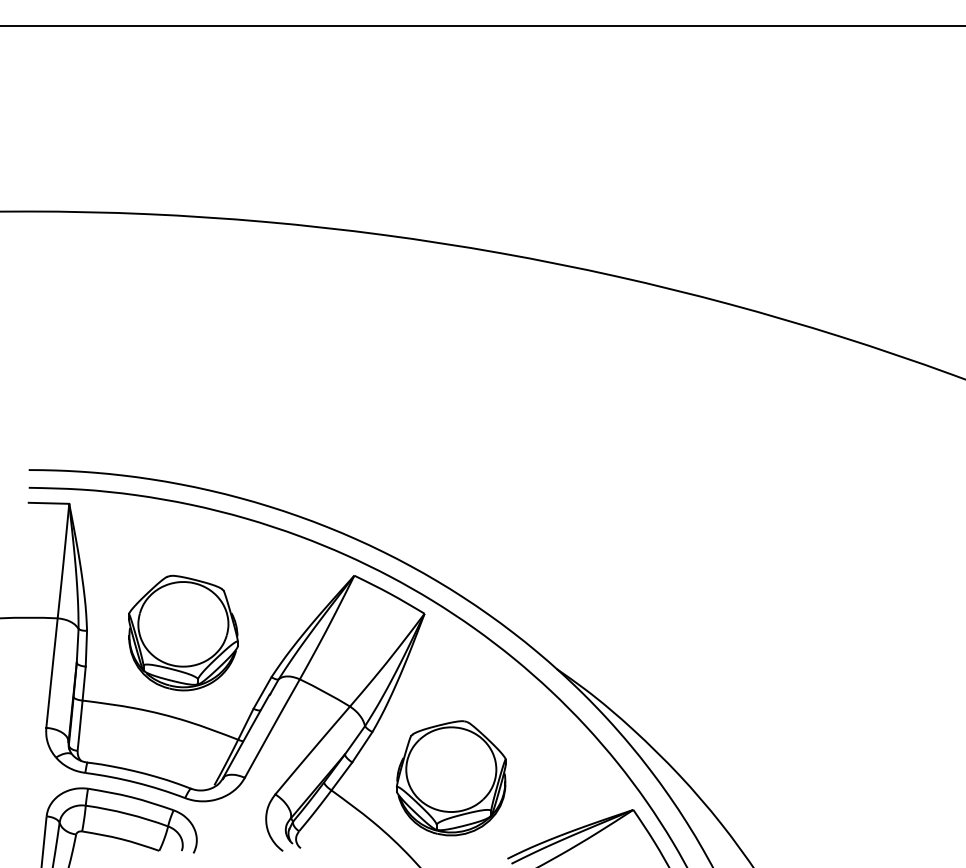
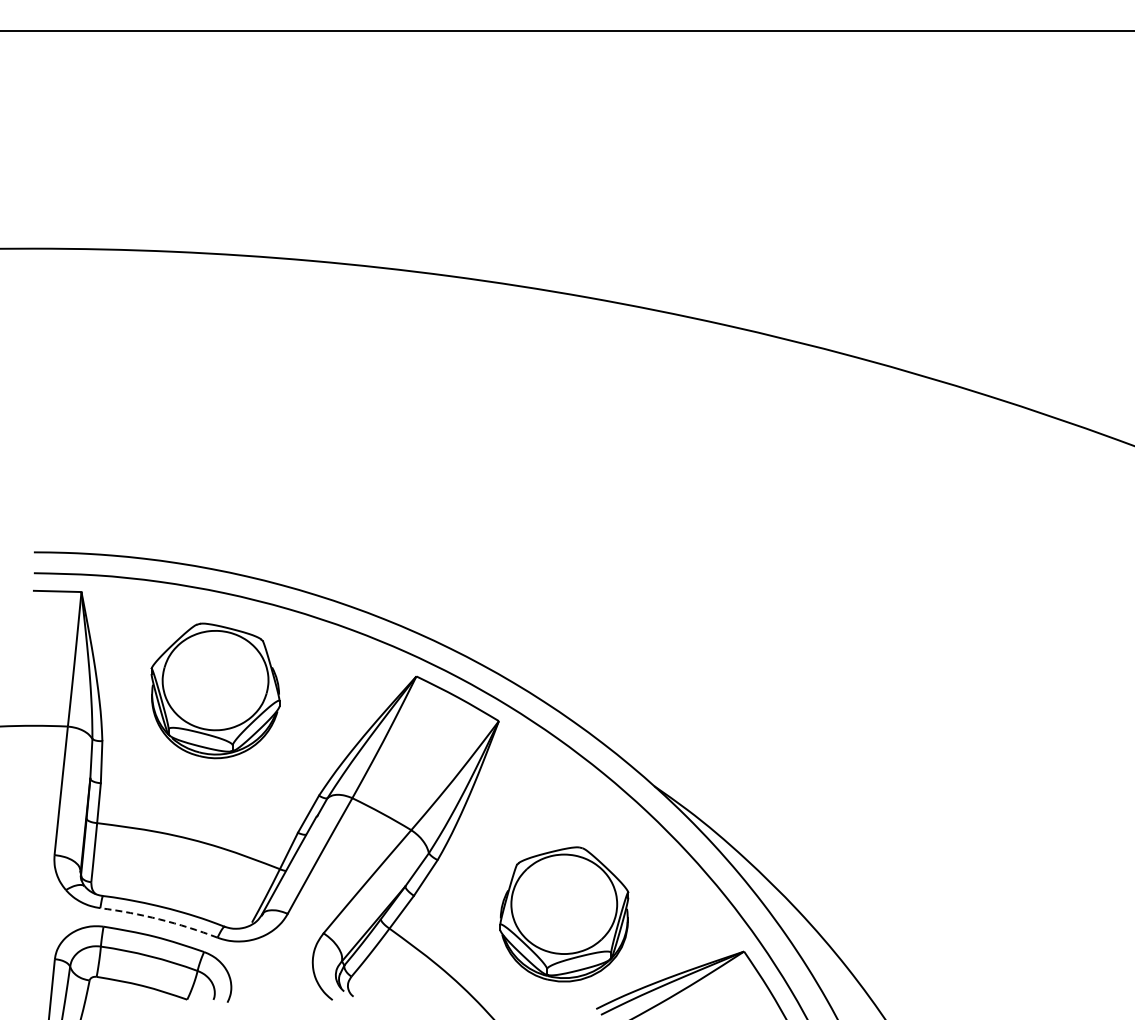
part: (183, 632) -> (215, 690), moved
part: (451, 778) -> (564, 914), moved
arc: (135, 782) -> (159, 919), solid -> dashed

